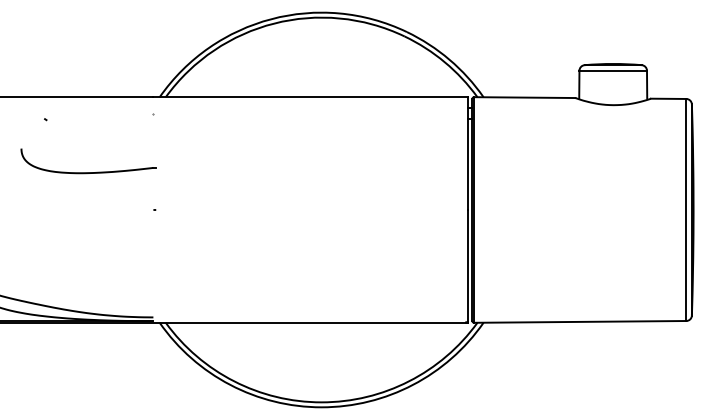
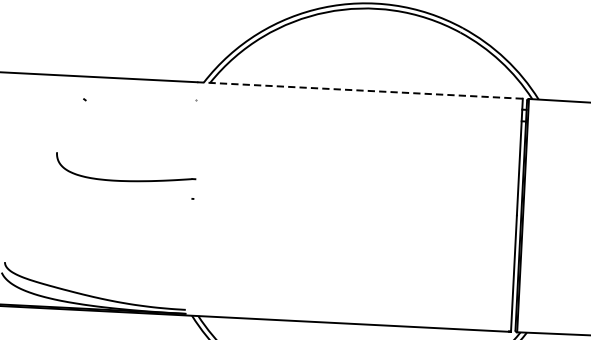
line: (310, 97) -> (359, 90), solid -> dashed
part: (88, 172) -> (125, 180), moved

